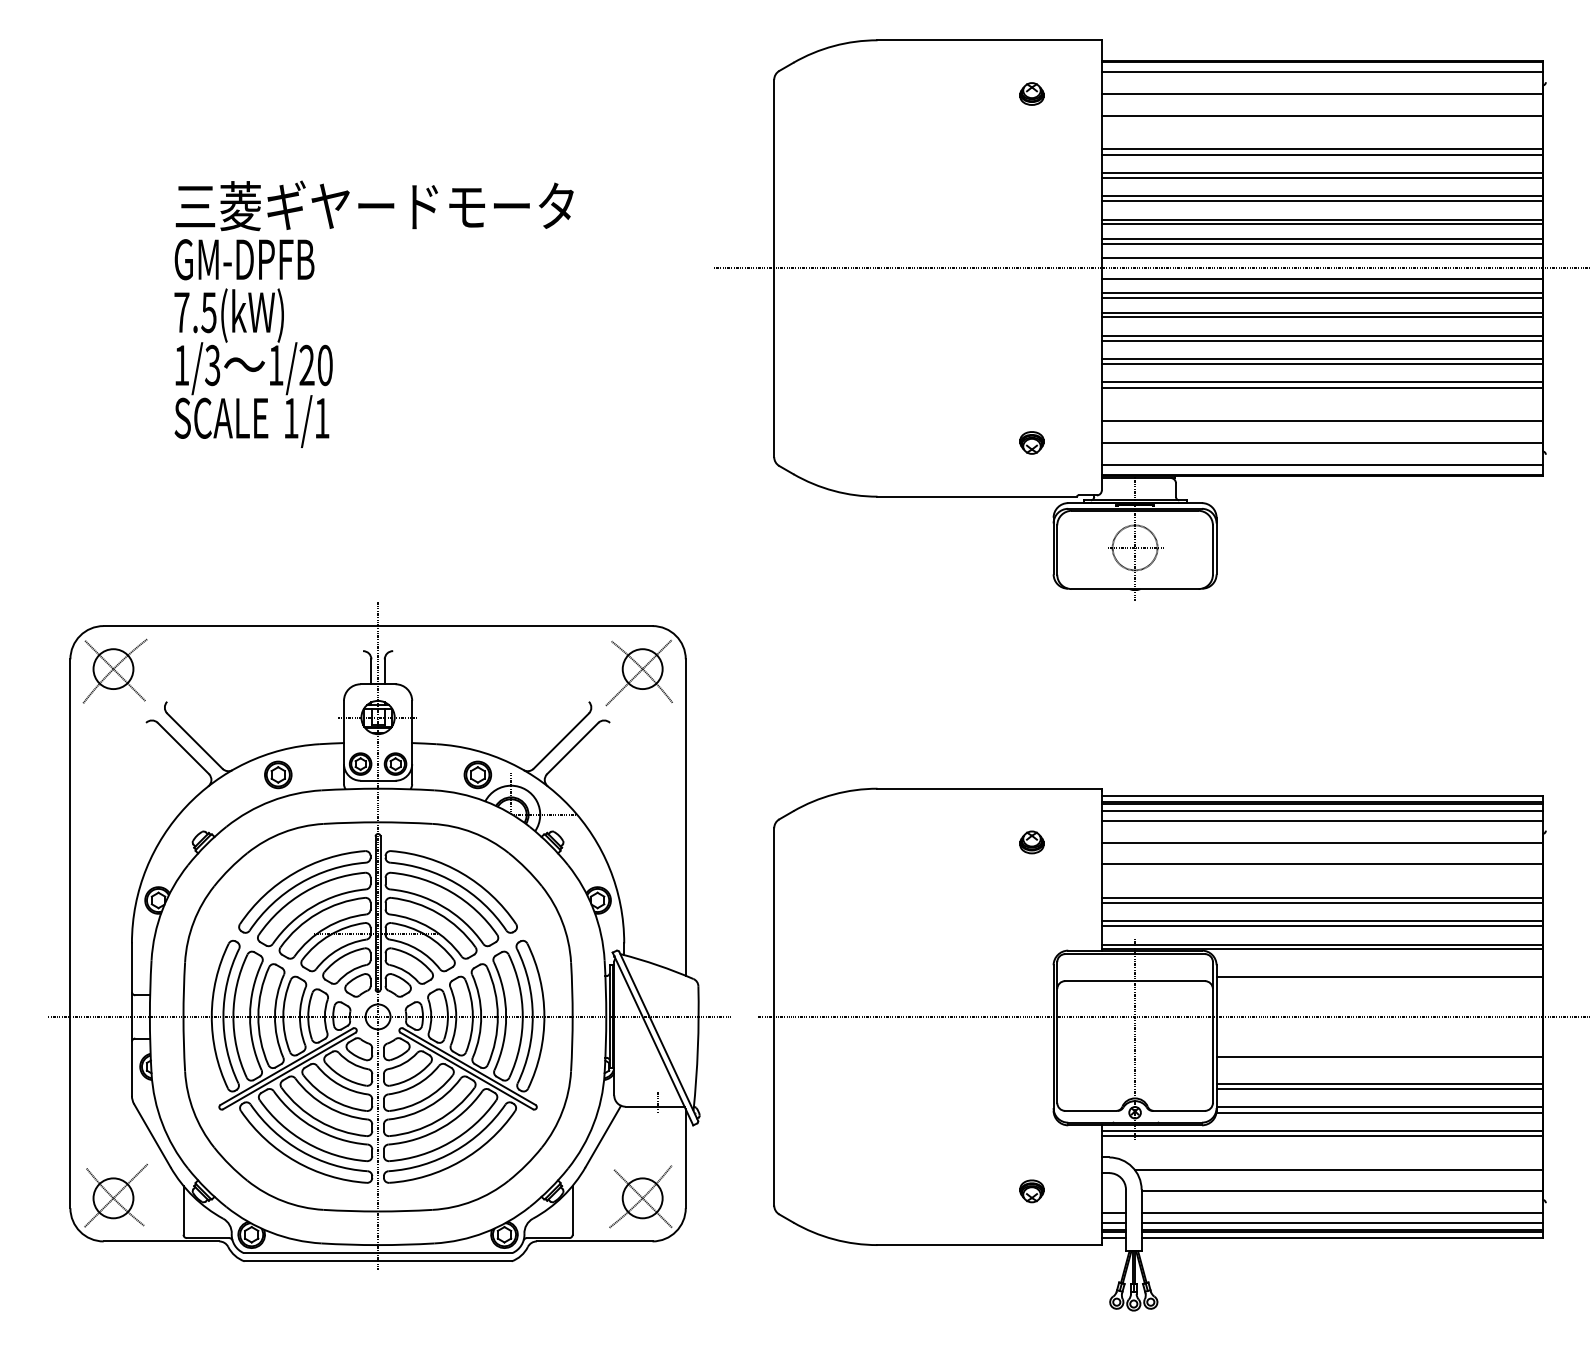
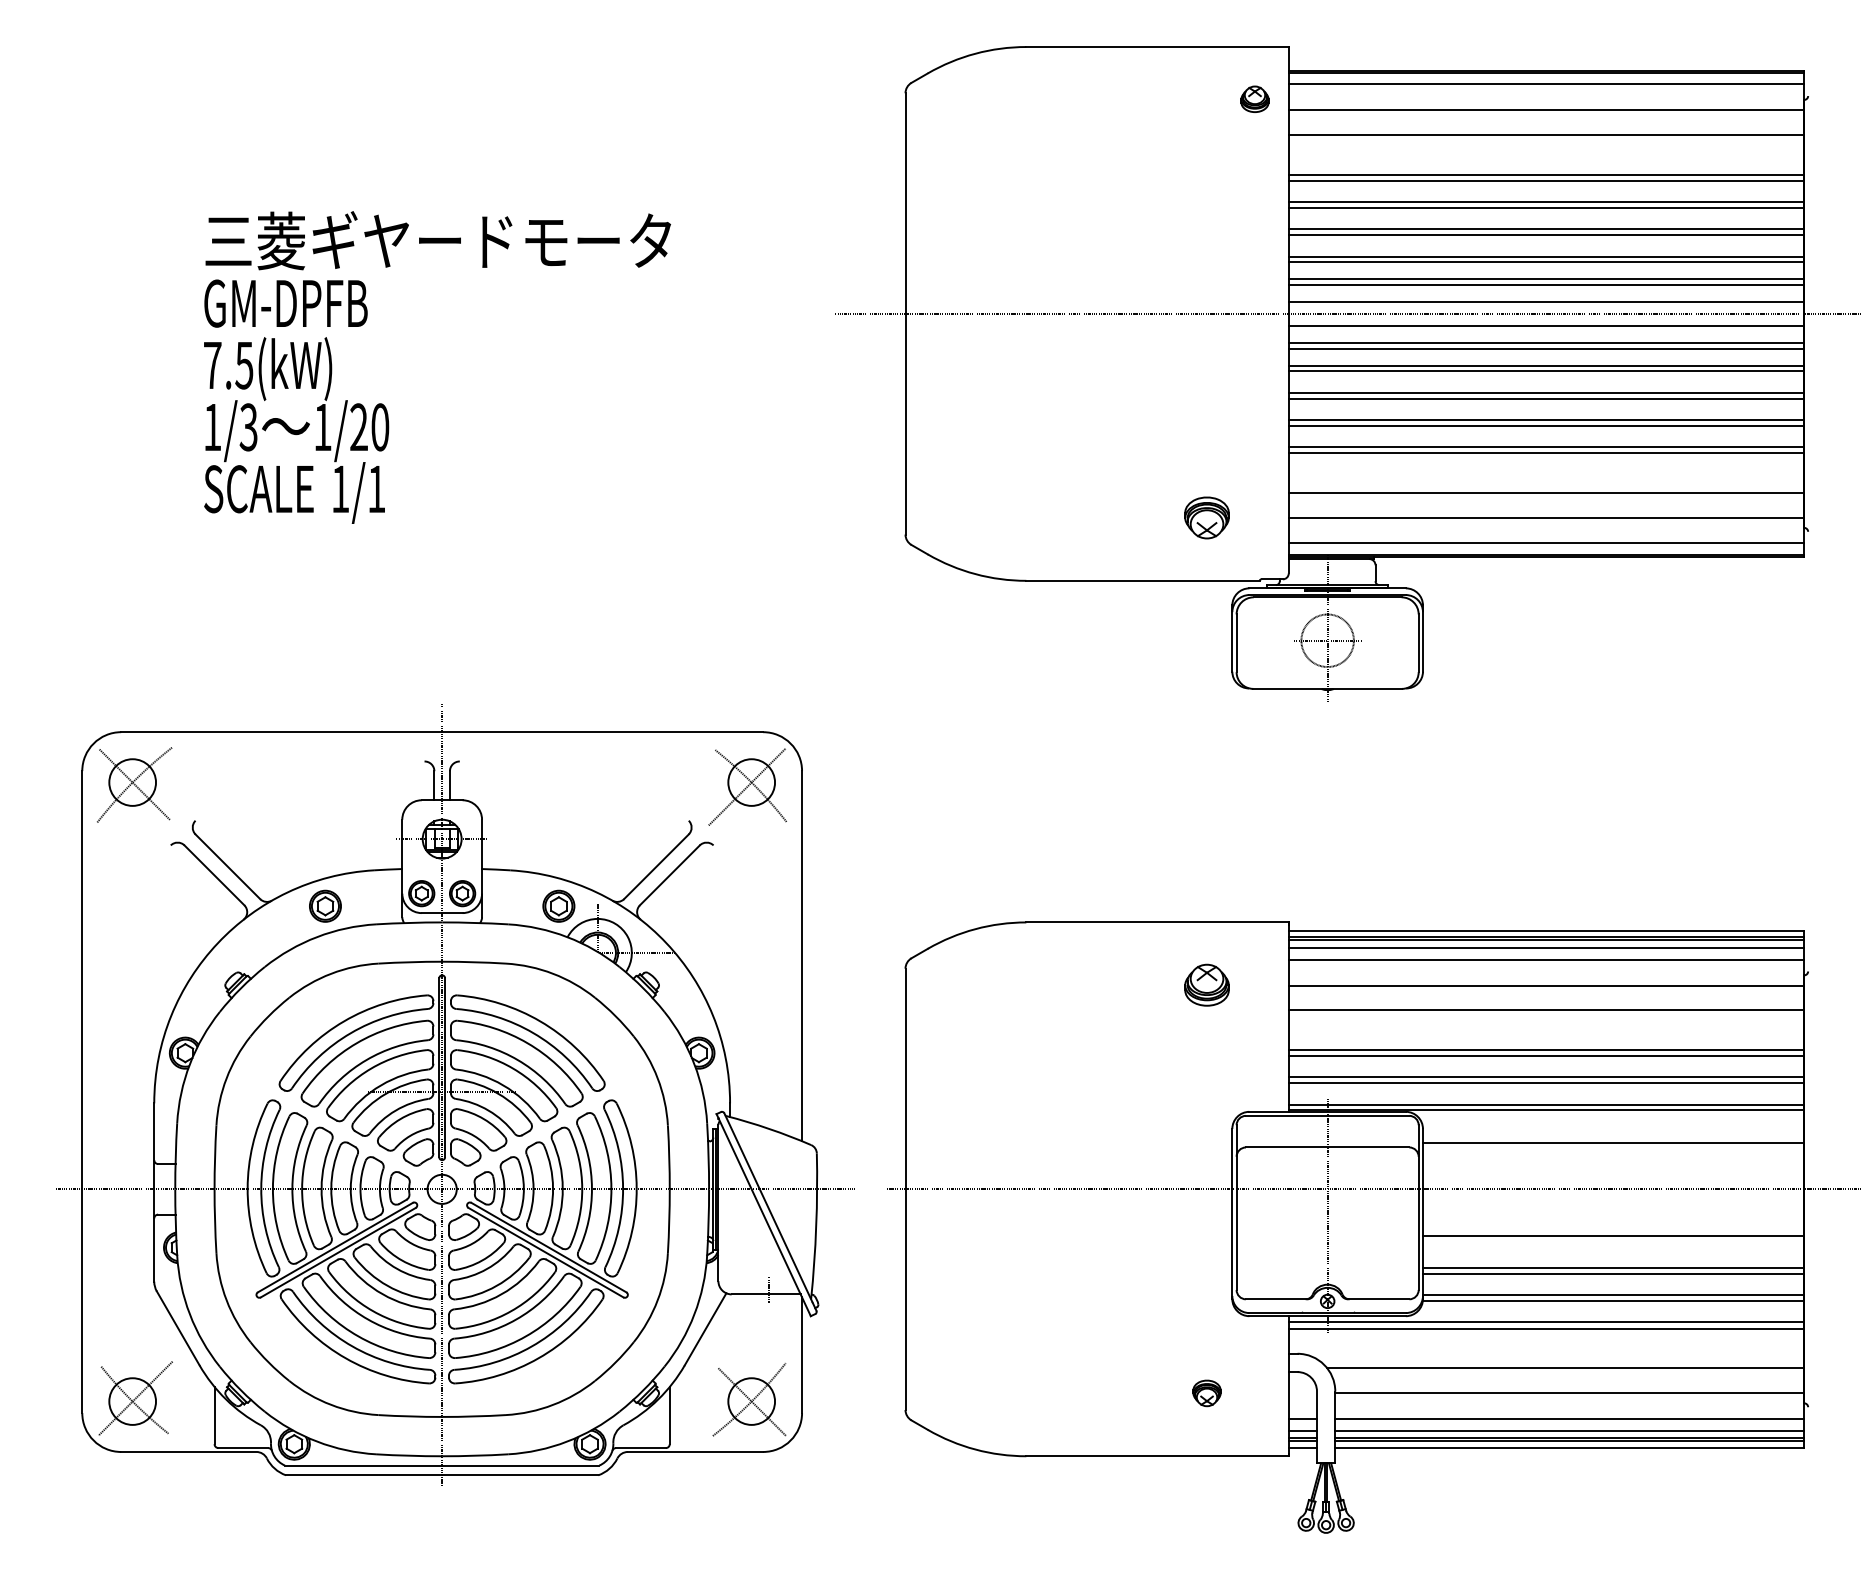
part: (1031, 93) -> (1254, 98), moved
part: (1031, 442) -> (1206, 517), size x1.6
part: (1031, 842) -> (1206, 985), size x1.6

